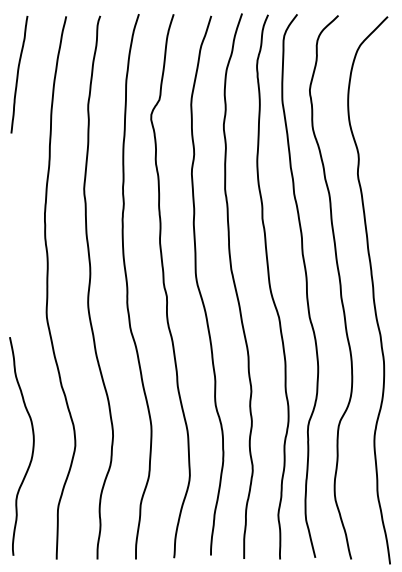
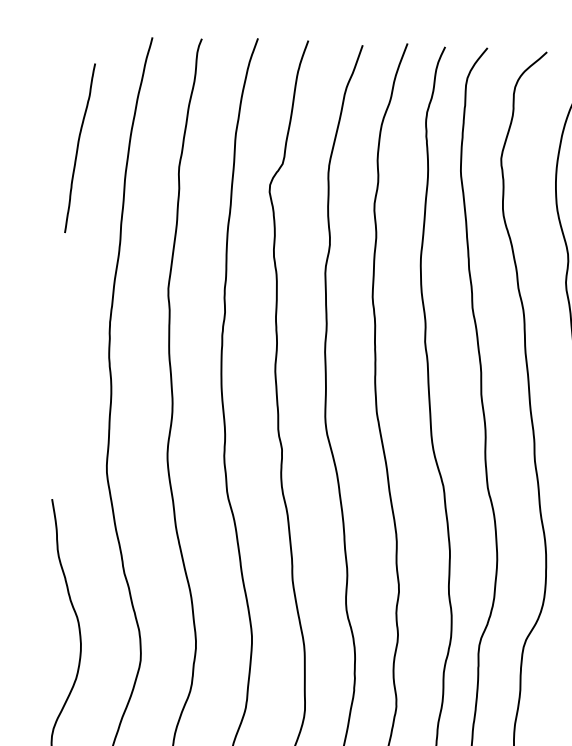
curve: (18, 74) -> (78, 147), moved

